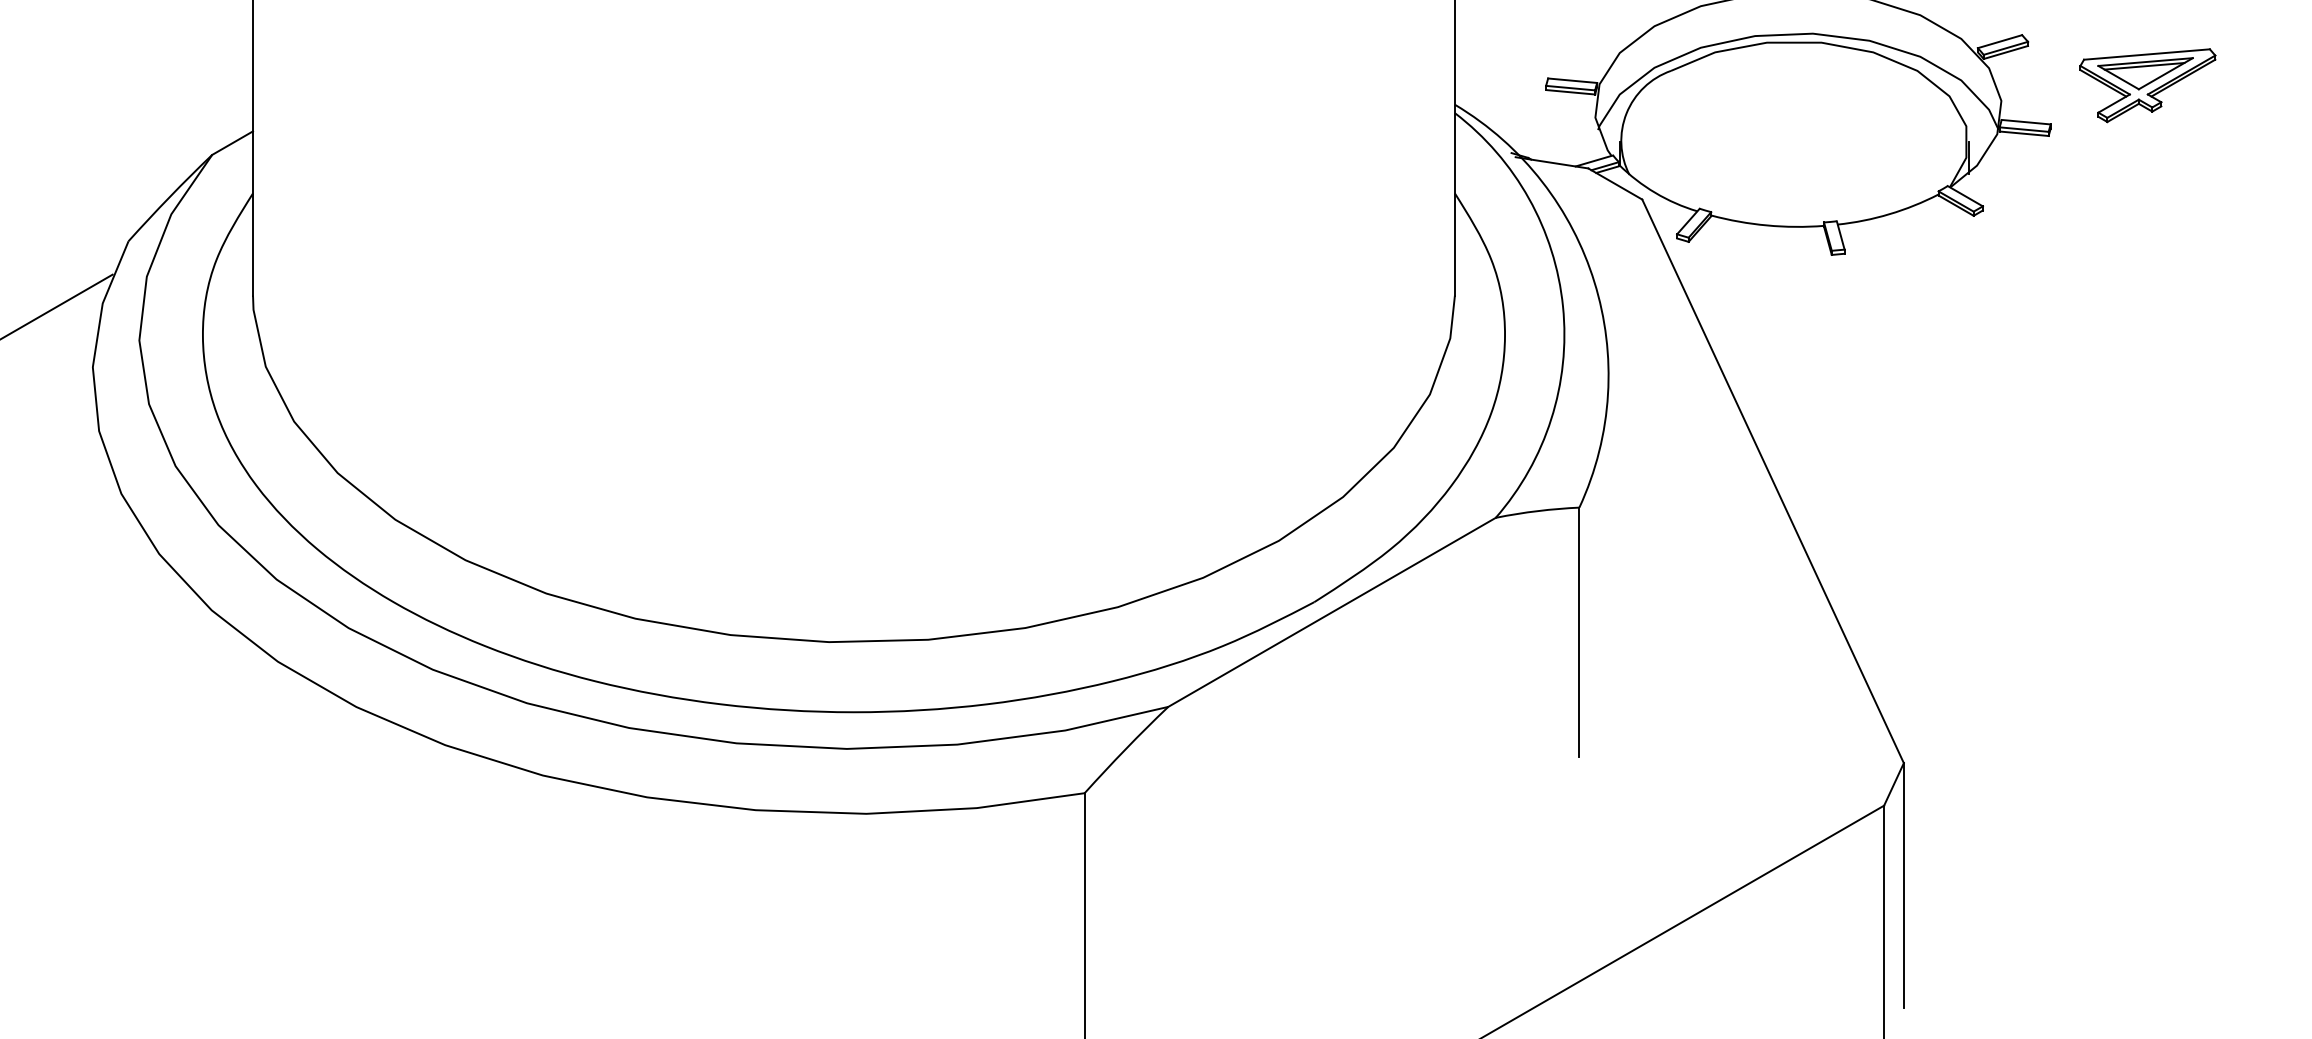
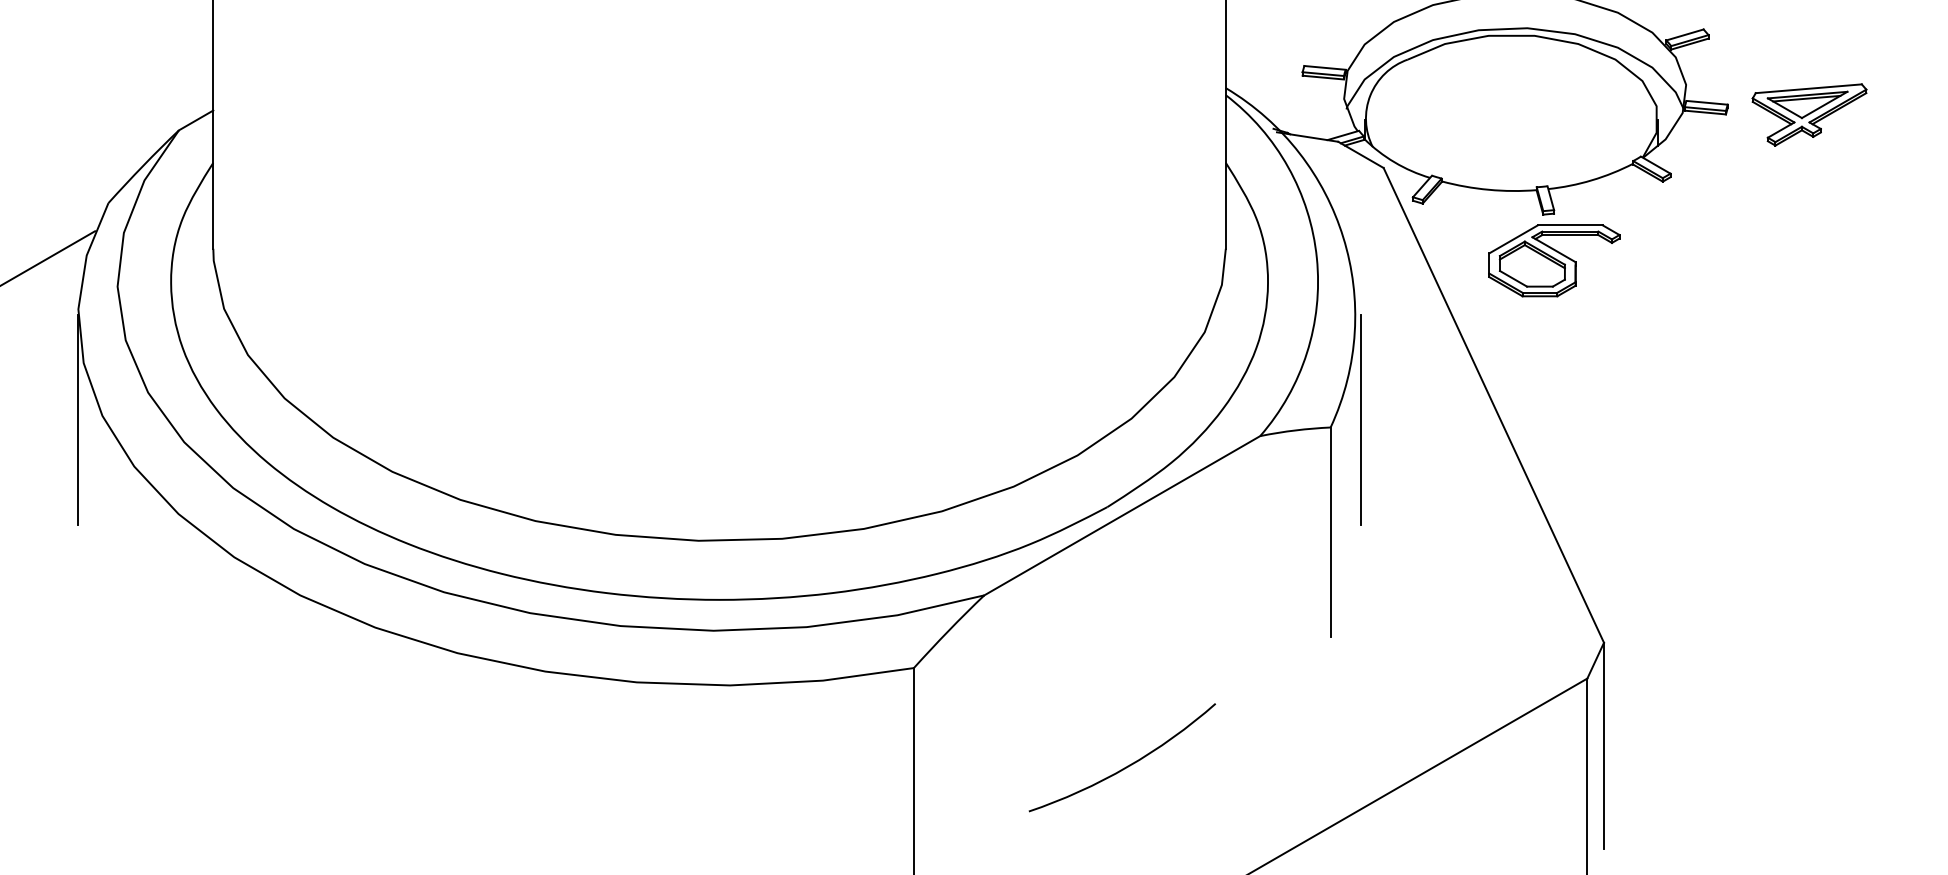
part: (2147, 85) -> (1809, 114), moved
part: (1844, 309) -> (1553, 260), added
line: (92, 498) -> (78, 419), added
line: (1615, 498) -> (1361, 419), added
arc: (1337, 909) -> (1126, 766), added

